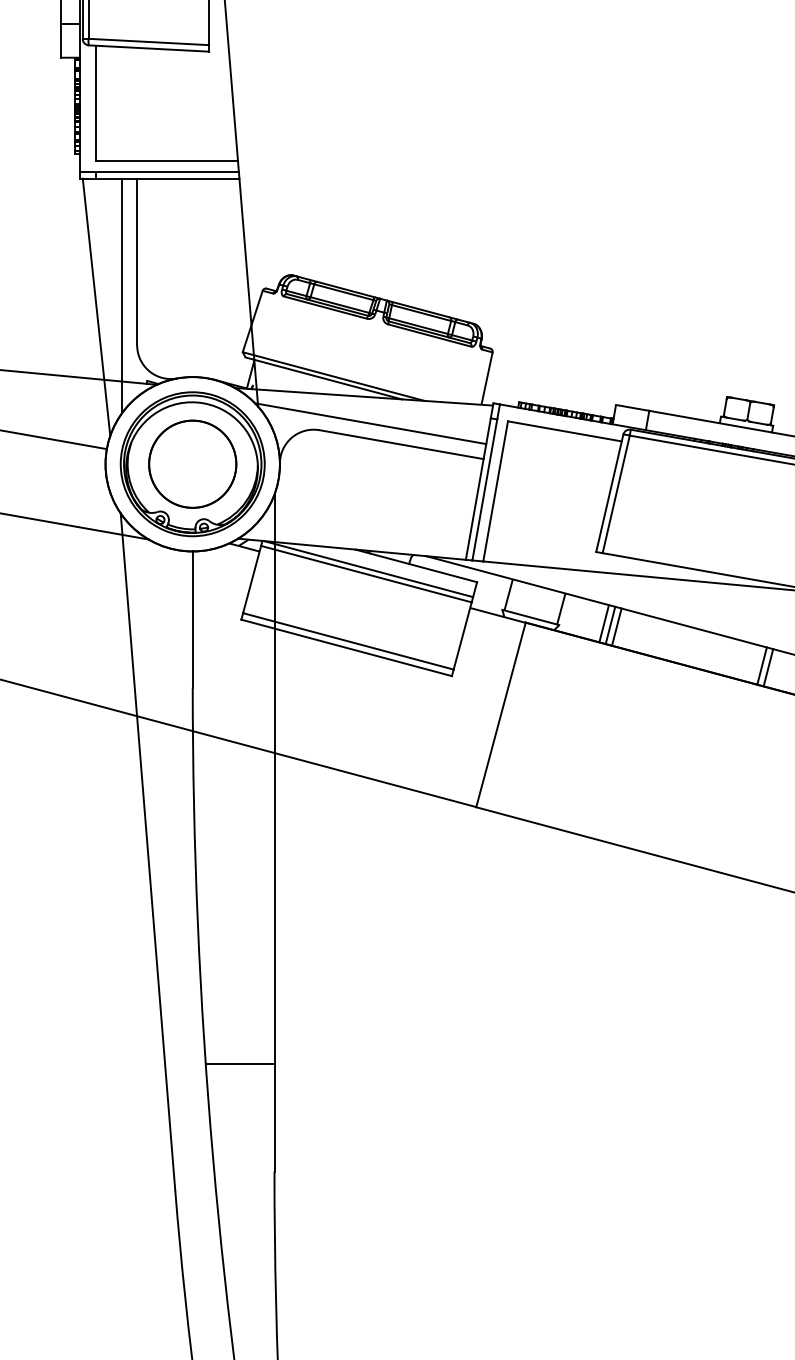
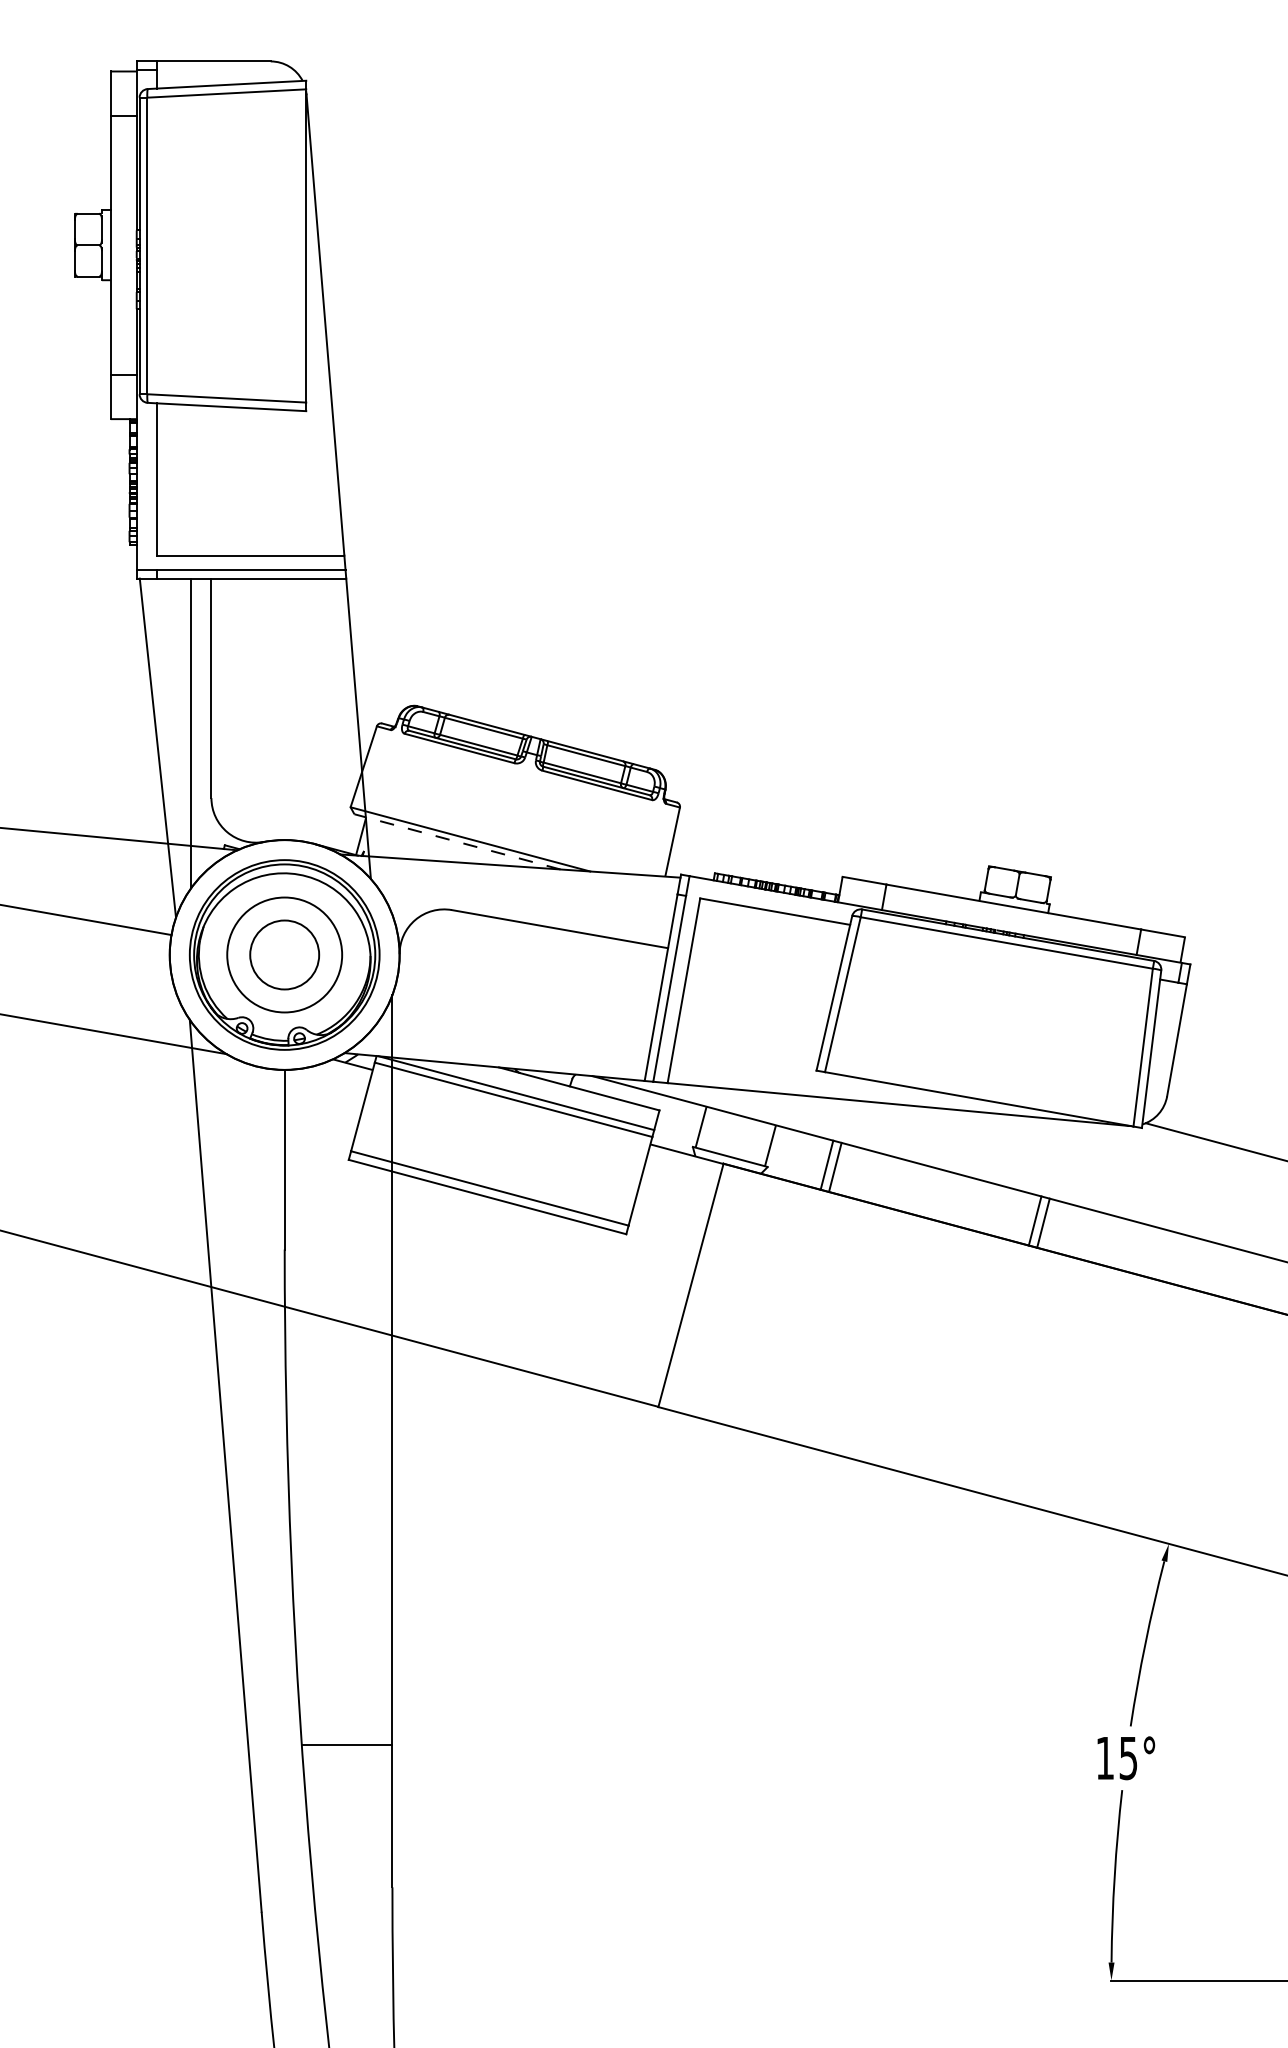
line: (323, 378) -> (457, 841), solid -> dashed
line: (370, 423) -> (518, 901), removed
circle: (192, 463) -> (284, 954), size x0.6
line: (616, 627) -> (843, 1169), removed

